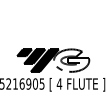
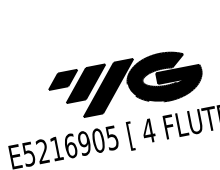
fill: (71, 60) -> (164, 76), added

